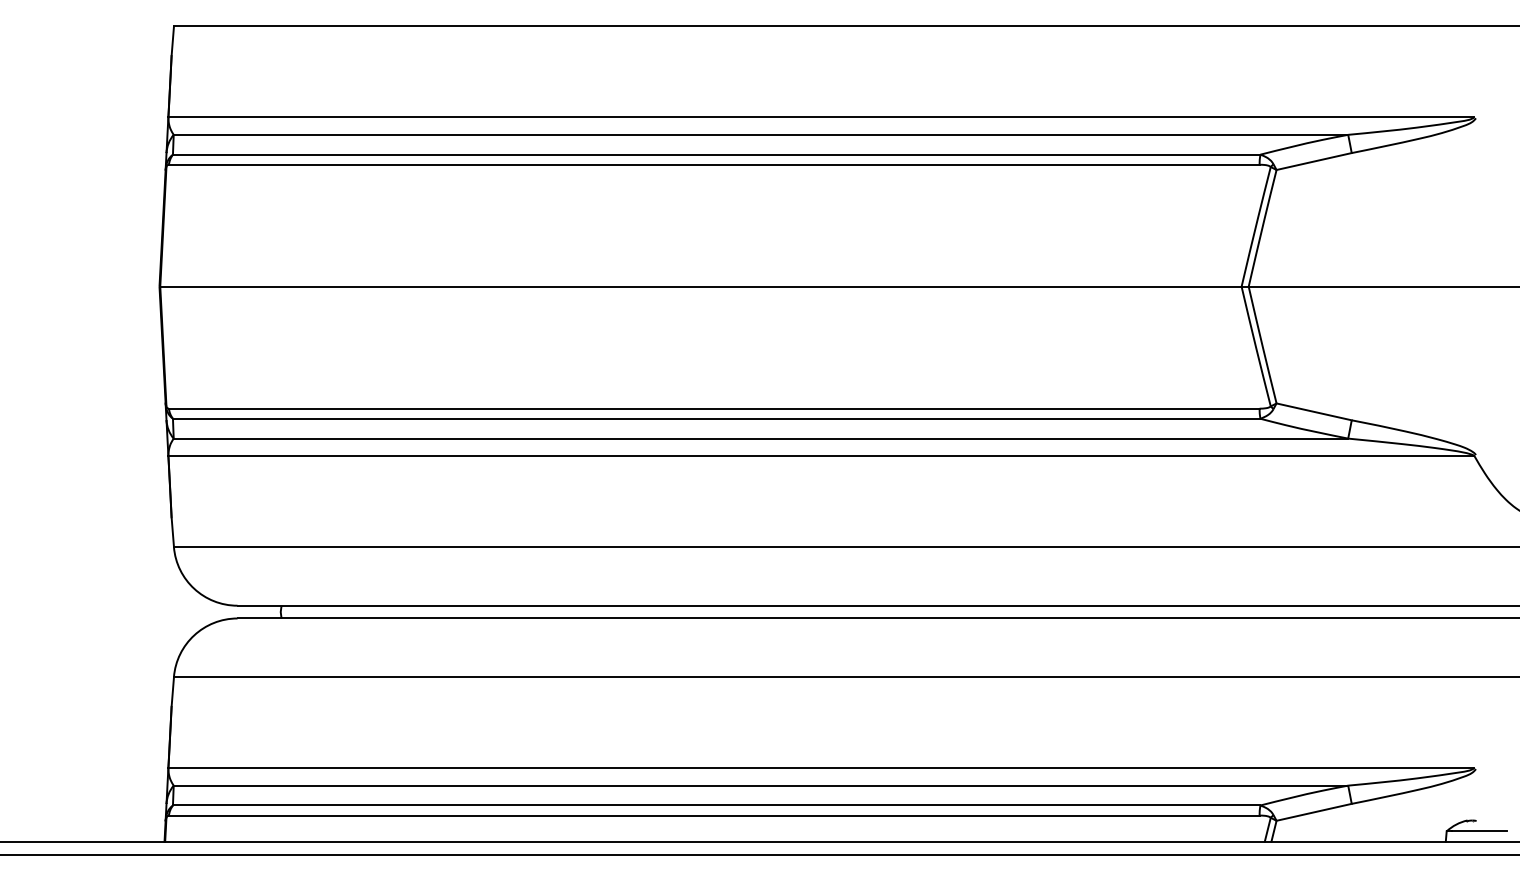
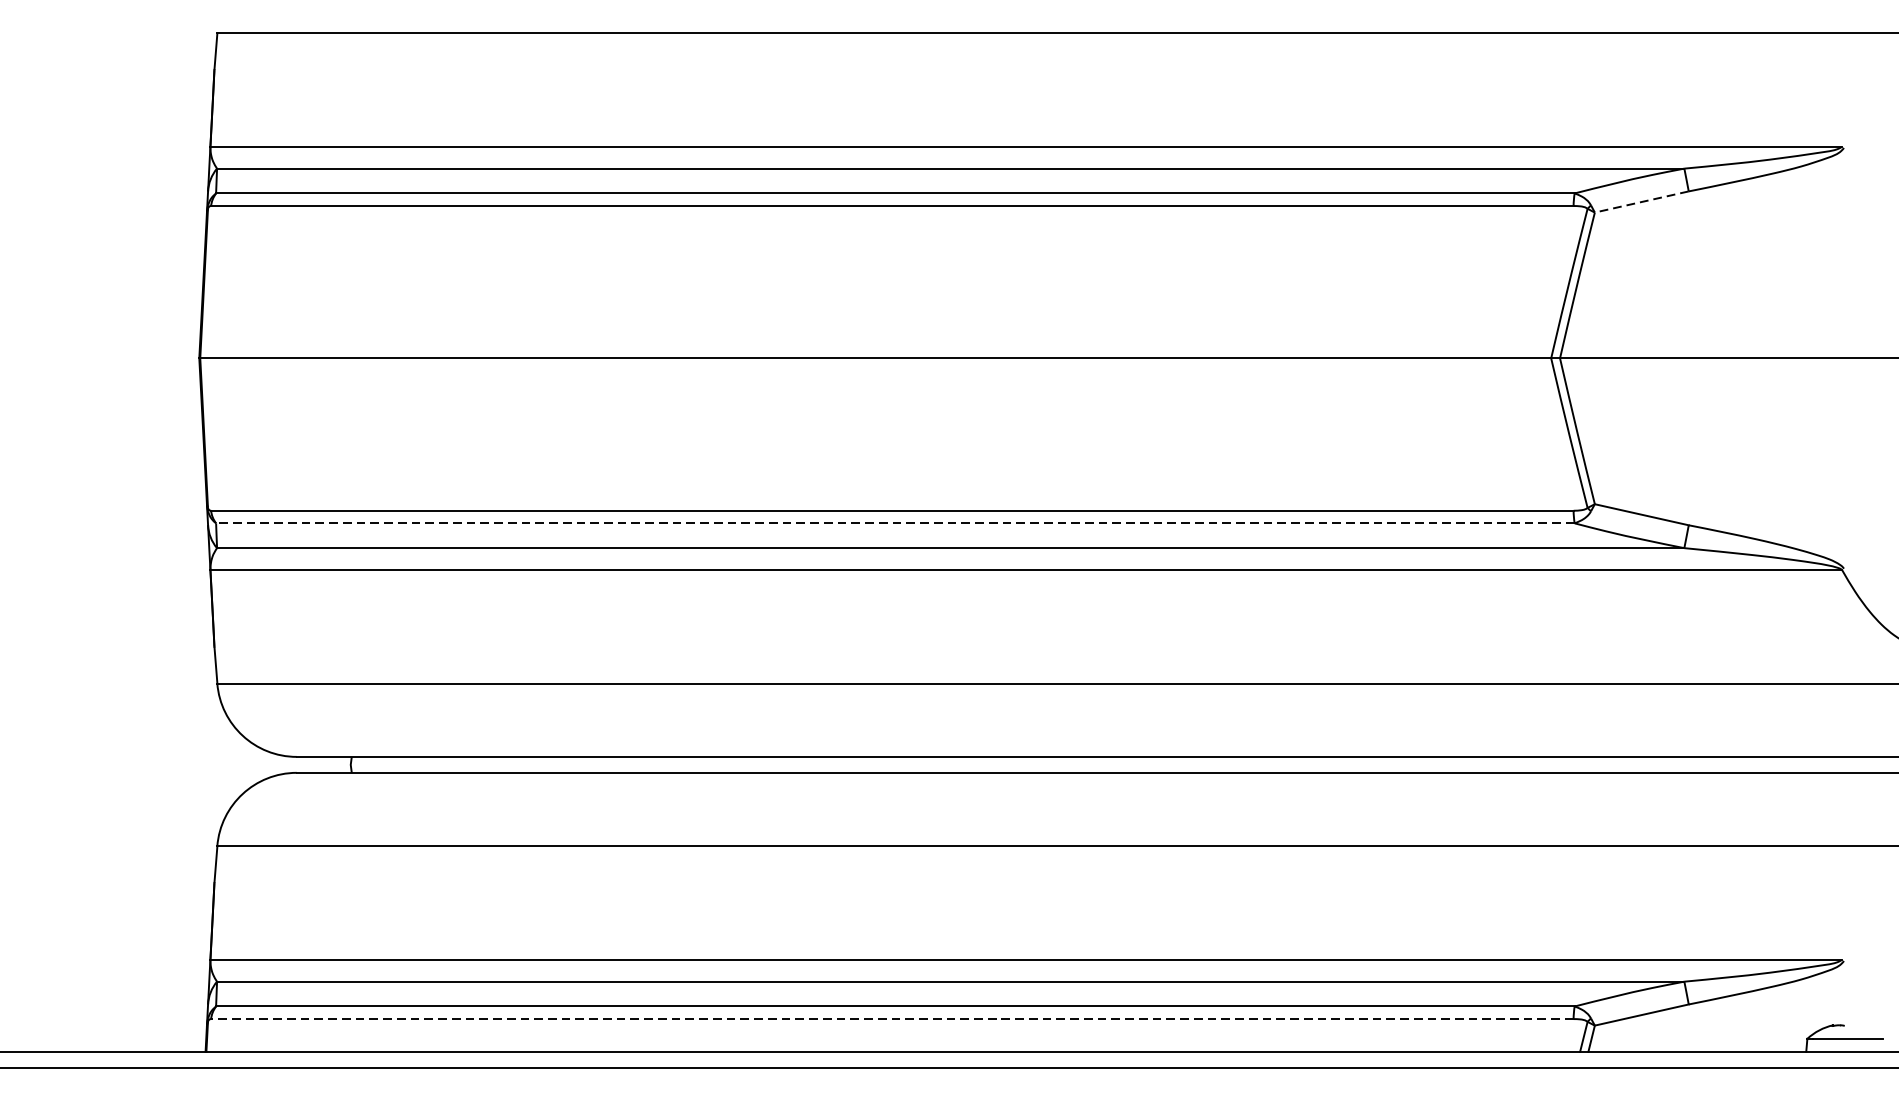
line: (1313, 161) -> (1640, 201), solid -> dashed
line: (716, 418) -> (895, 523), solid -> dashed
line: (713, 815) -> (891, 1018), solid -> dashed

